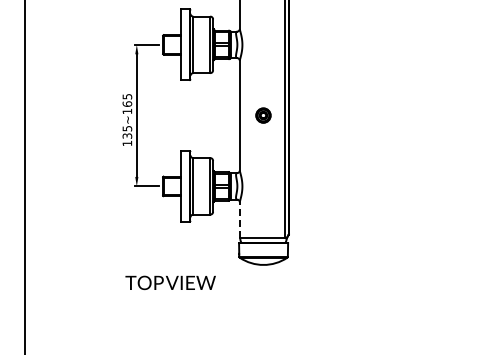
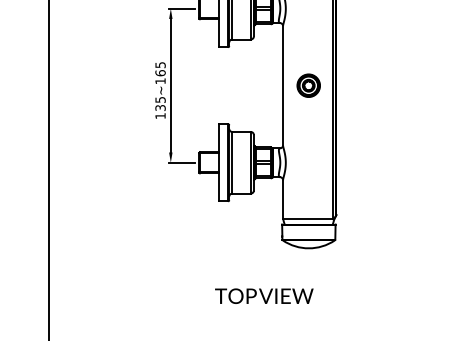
part: (263, 115) -> (308, 85), size x1.43
line: (239, 220) -> (282, 199), dashed -> solid
text: (170, 282) -> (264, 295), moved

